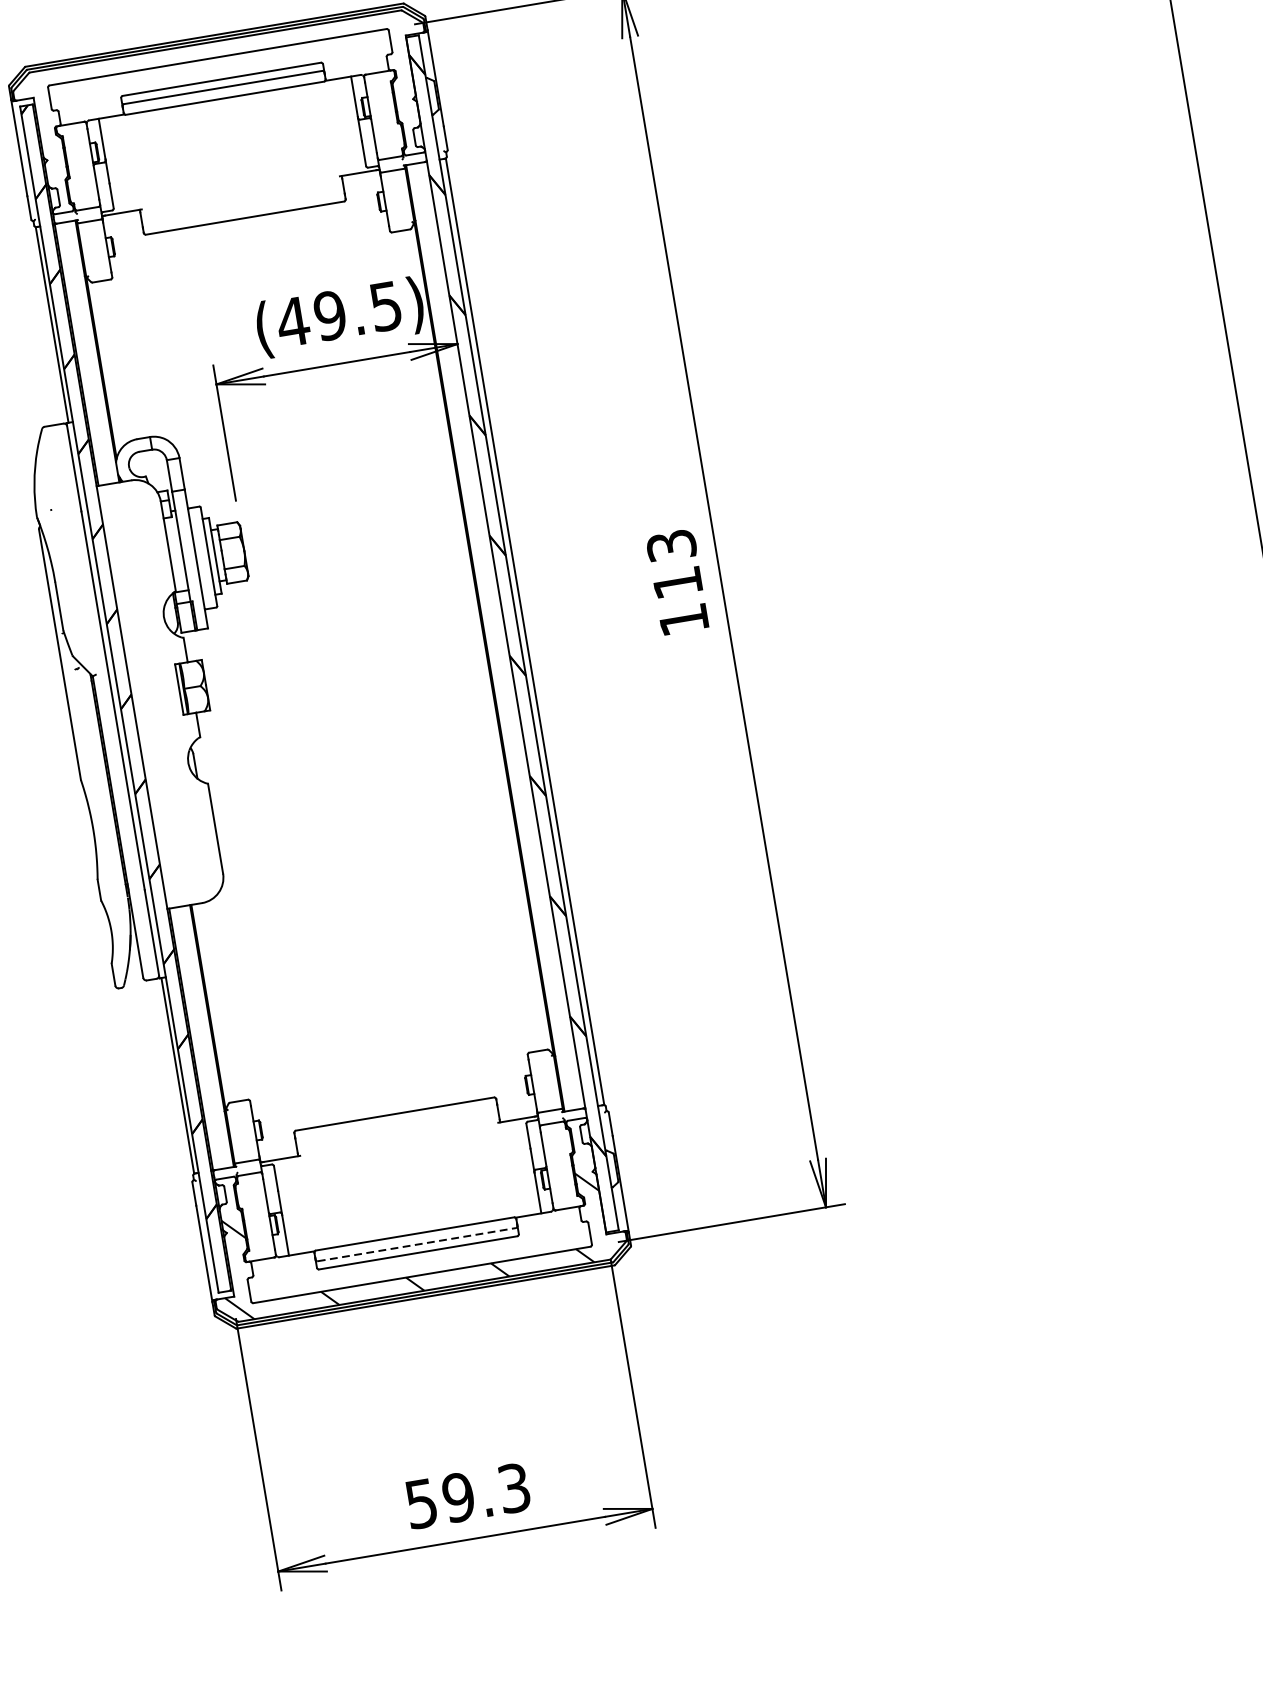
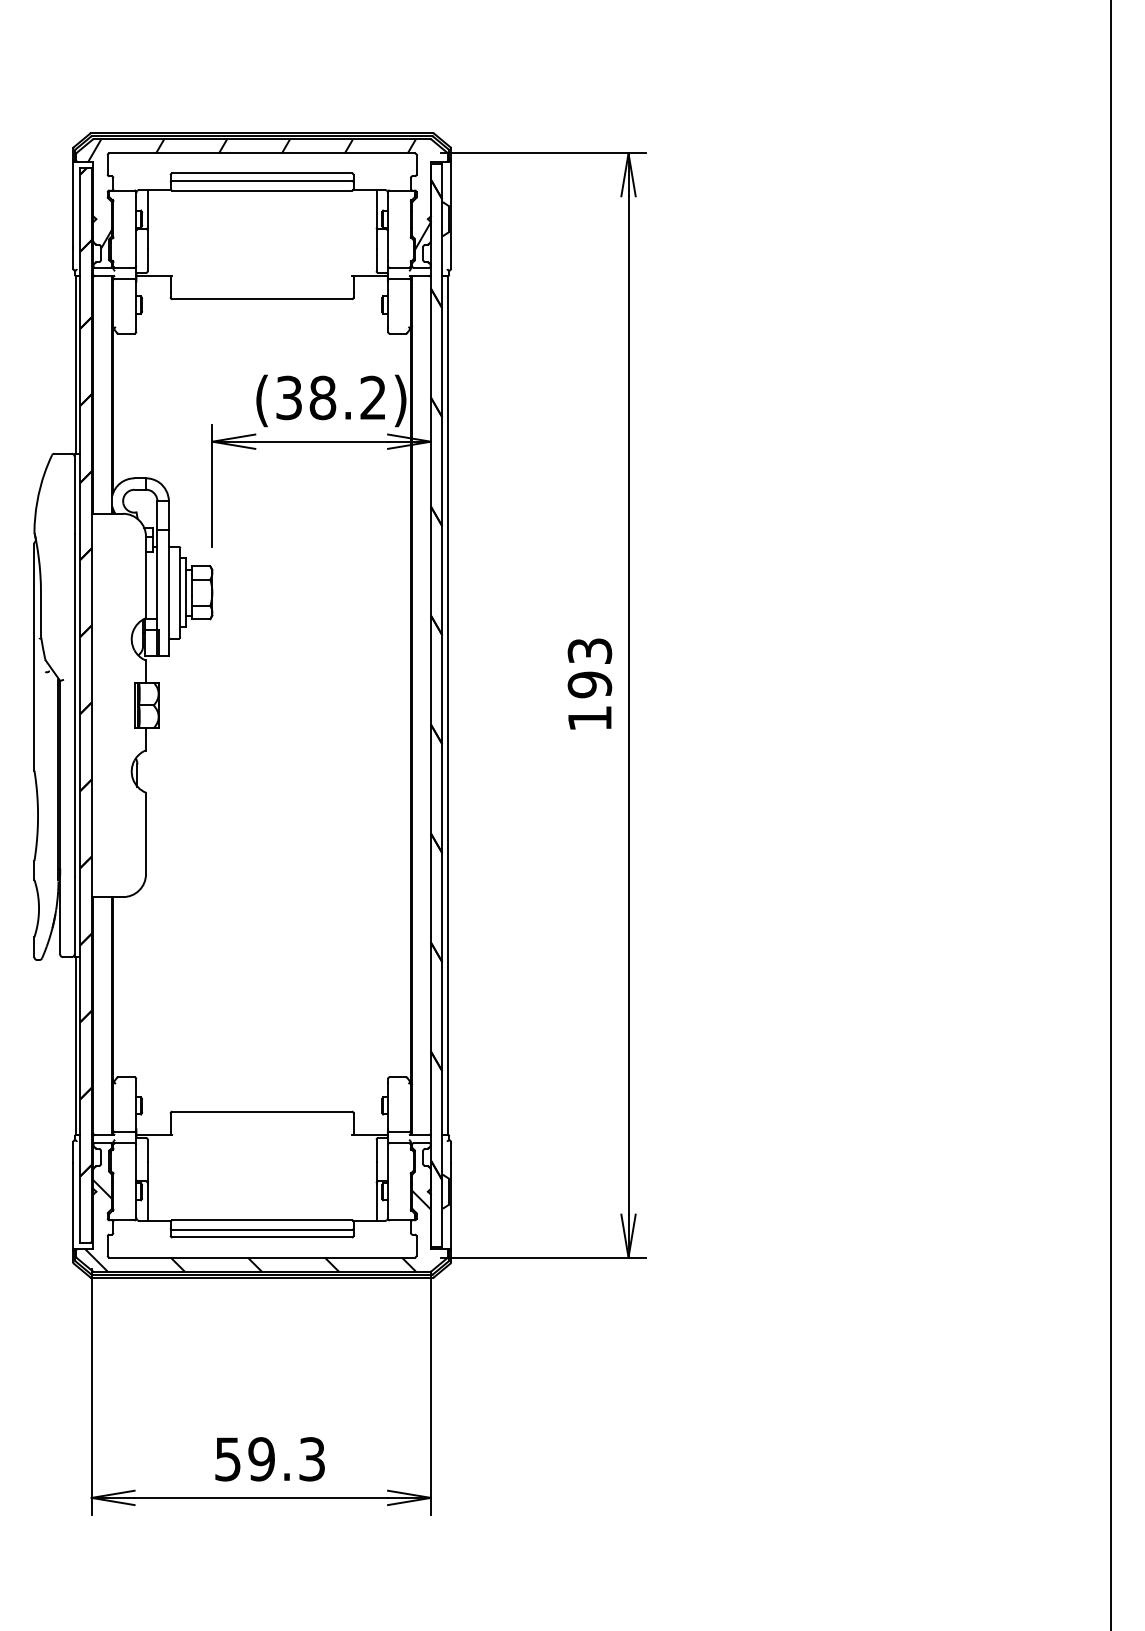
hatch: (222, 103) -> (259, 194), added
text: (338, 313) -> (330, 397), (49.5) -> (38.2)
text: (677, 582) -> (589, 684), 113 -> 193
line: (417, 1245) -> (262, 1230), dashed -> solid

